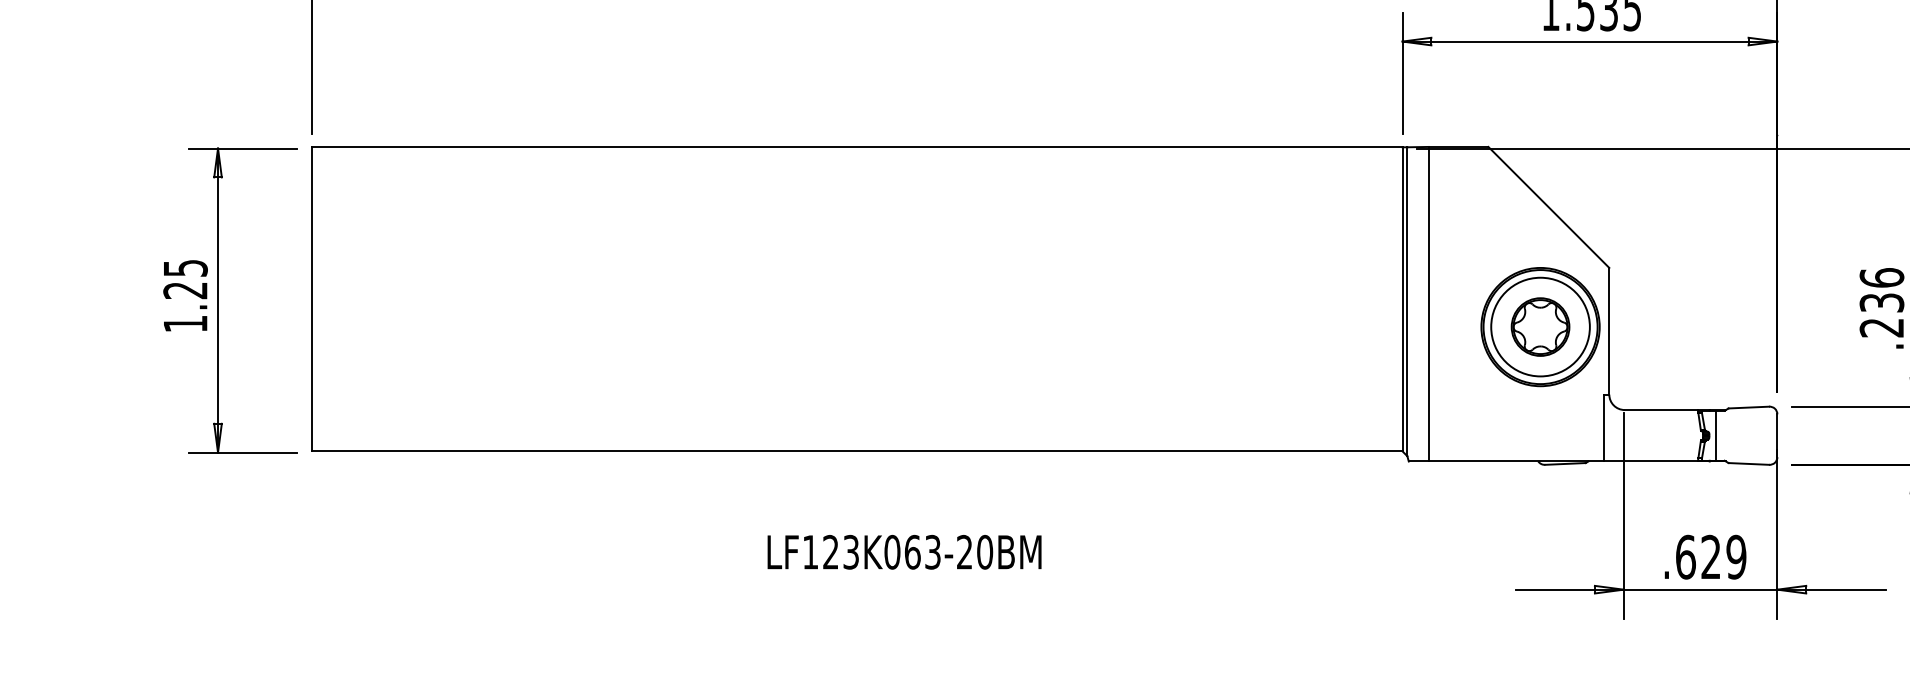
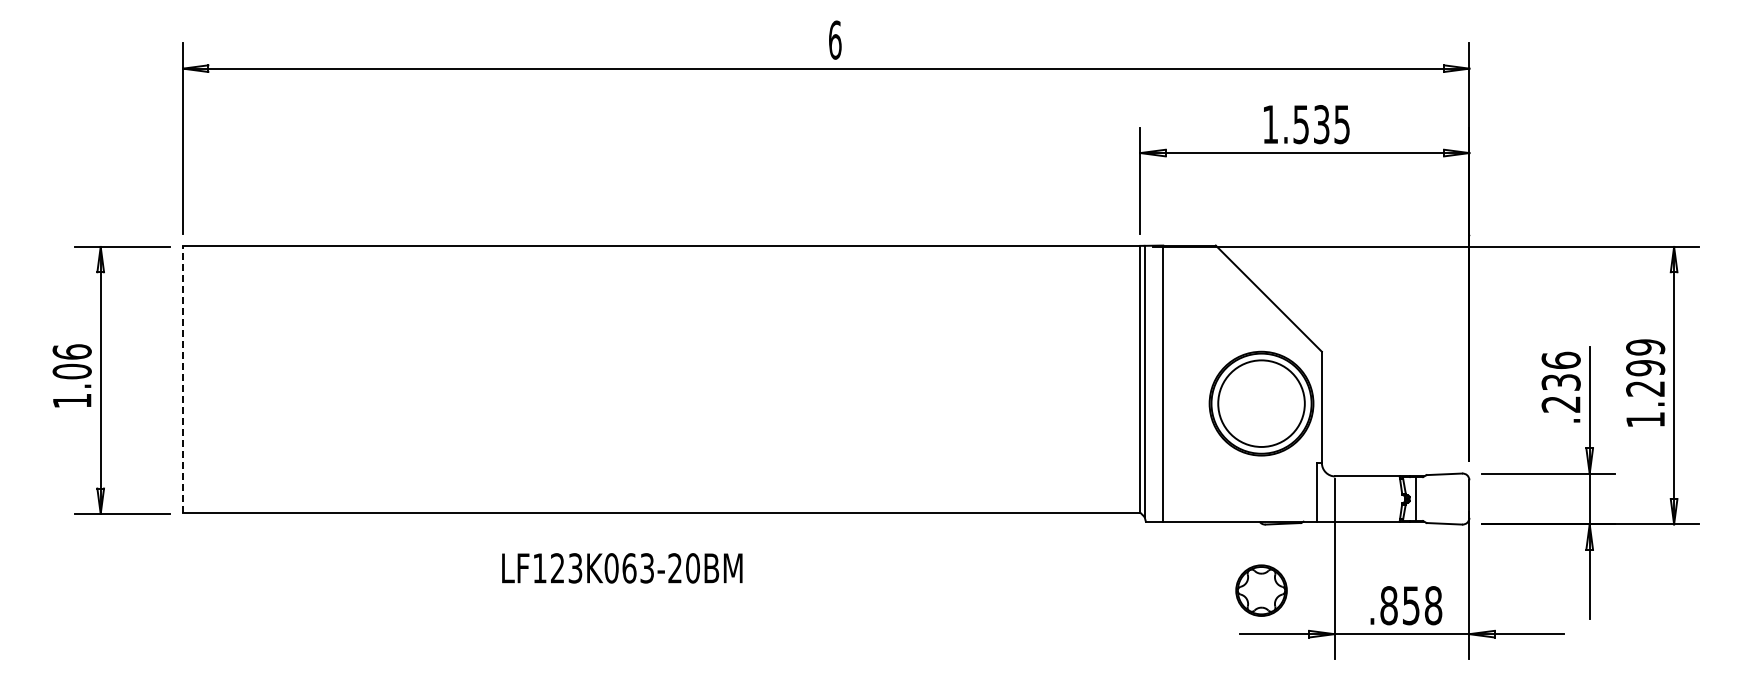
text: (184, 279) -> (71, 361), 1.25 -> 1.06
line: (312, 298) -> (183, 378), solid -> dashed
part: (1540, 326) -> (1261, 590), moved
text: (904, 552) -> (622, 568), moved
text: (1711, 557) -> (1411, 605), .629 -> .858

